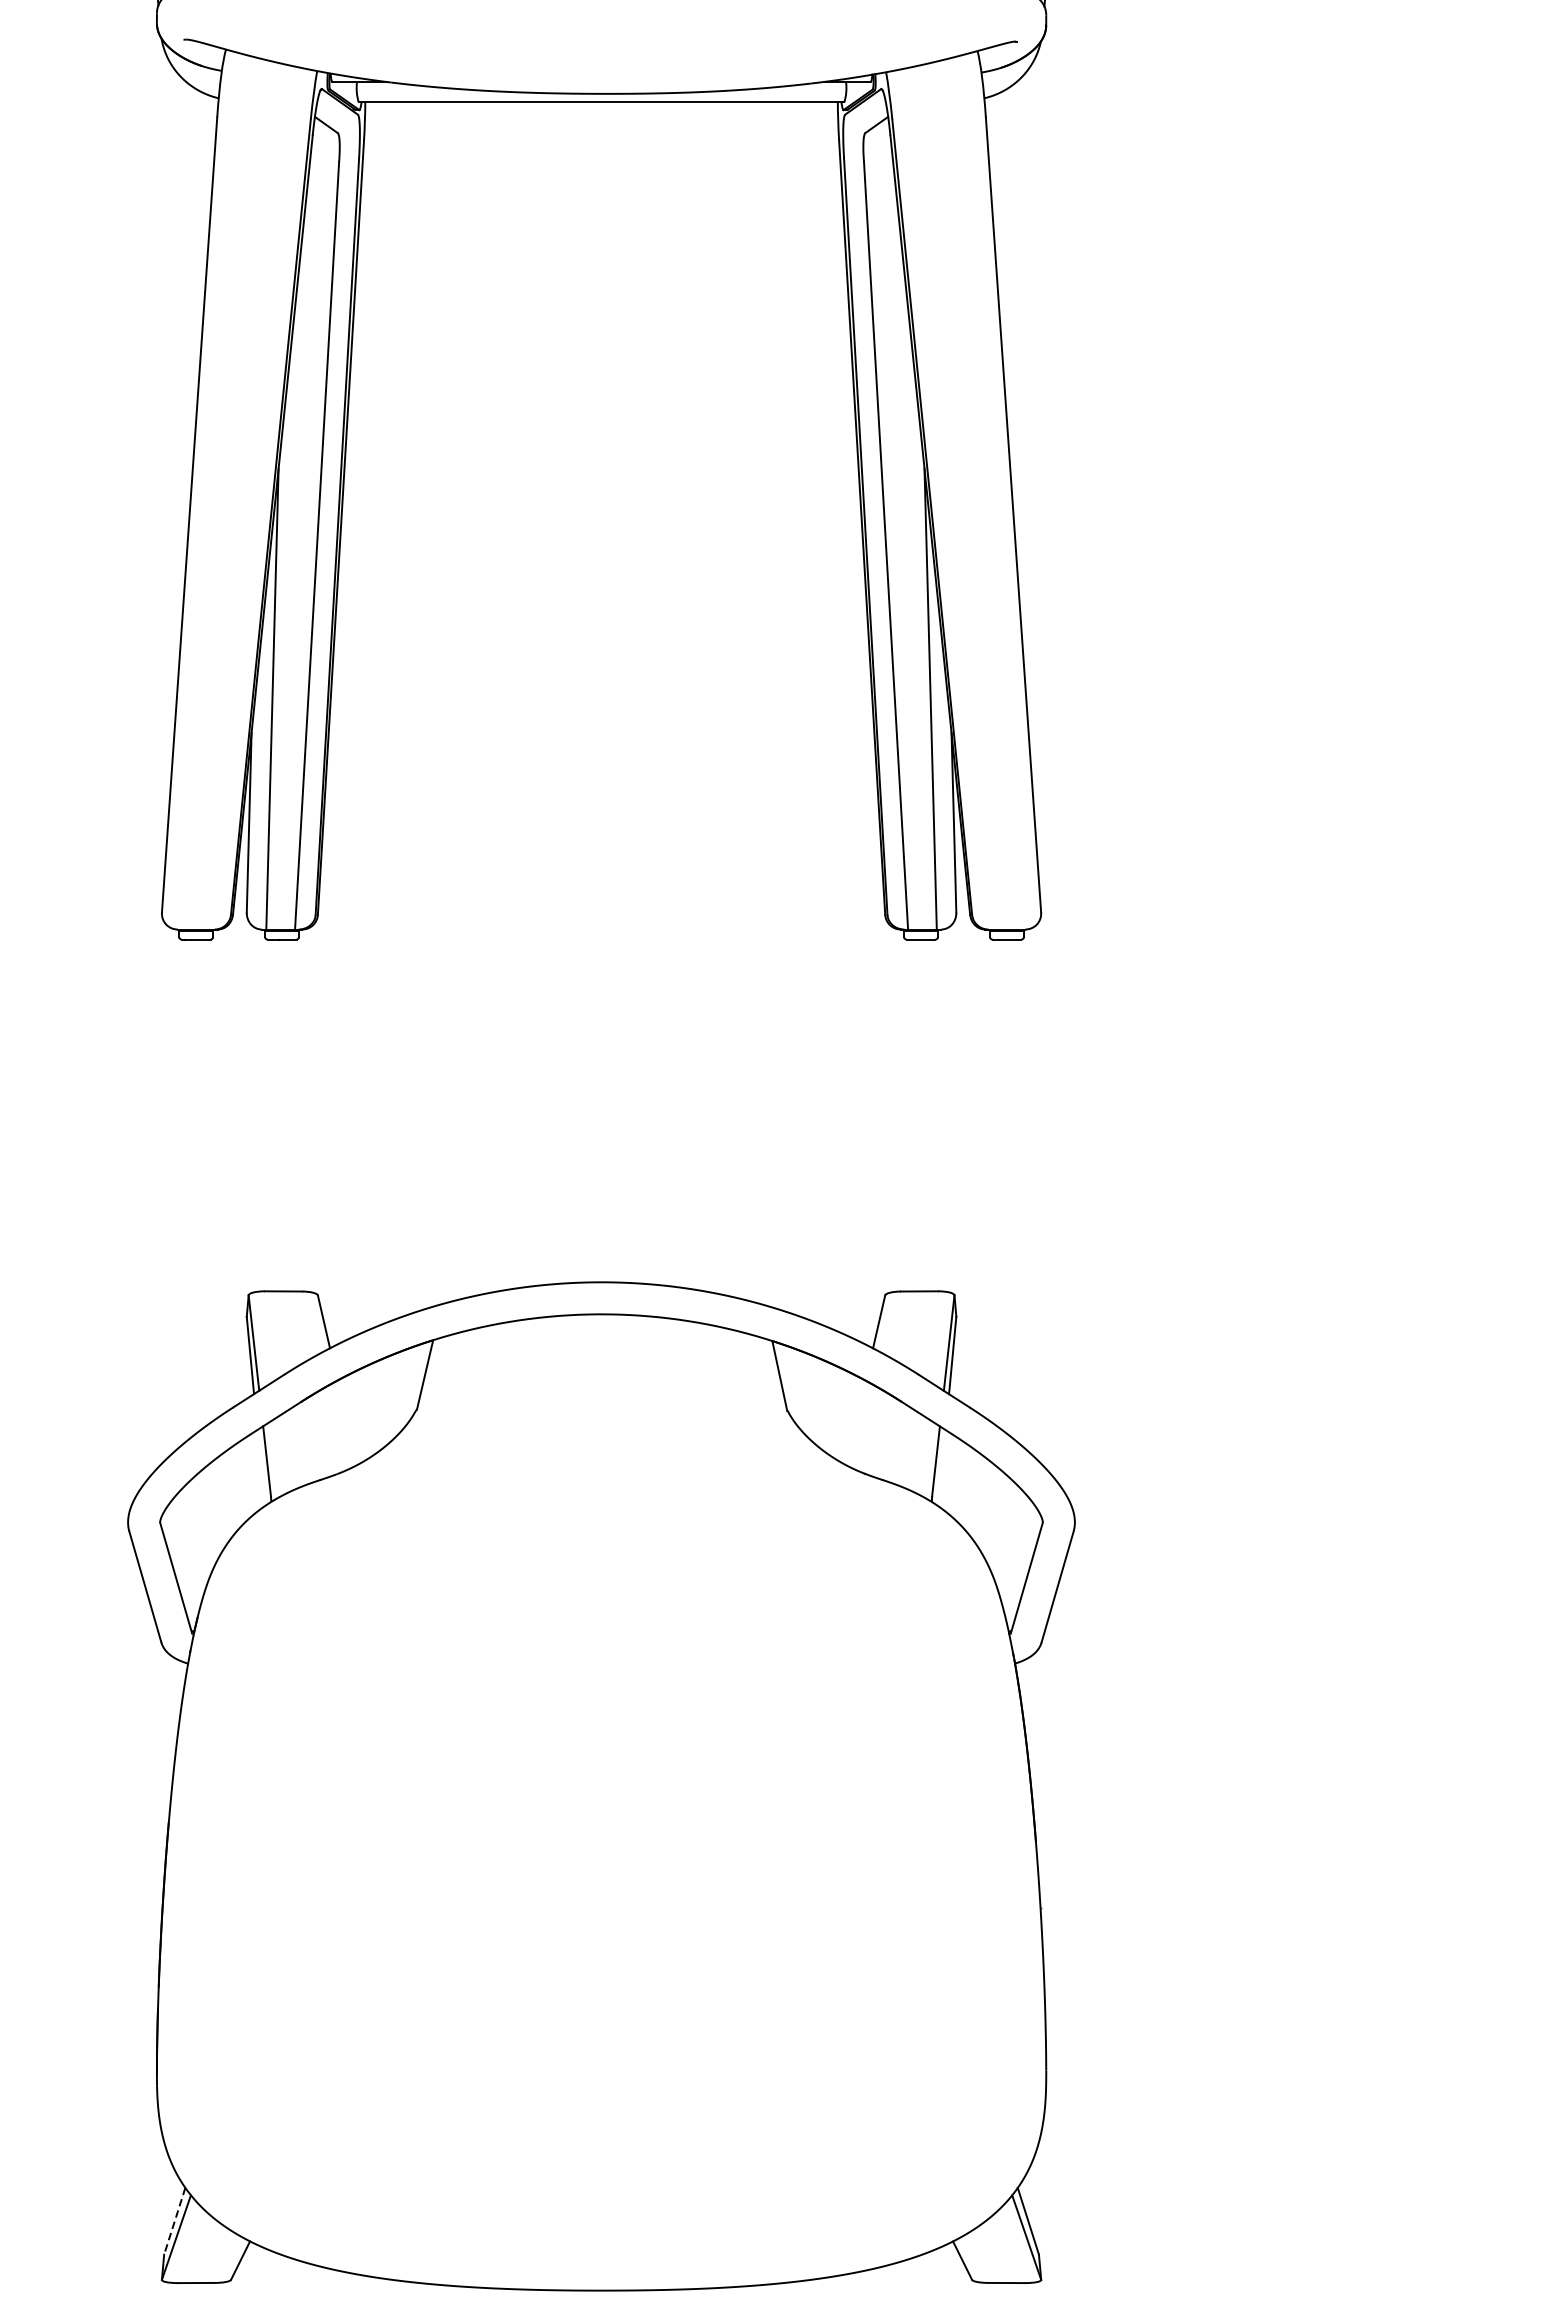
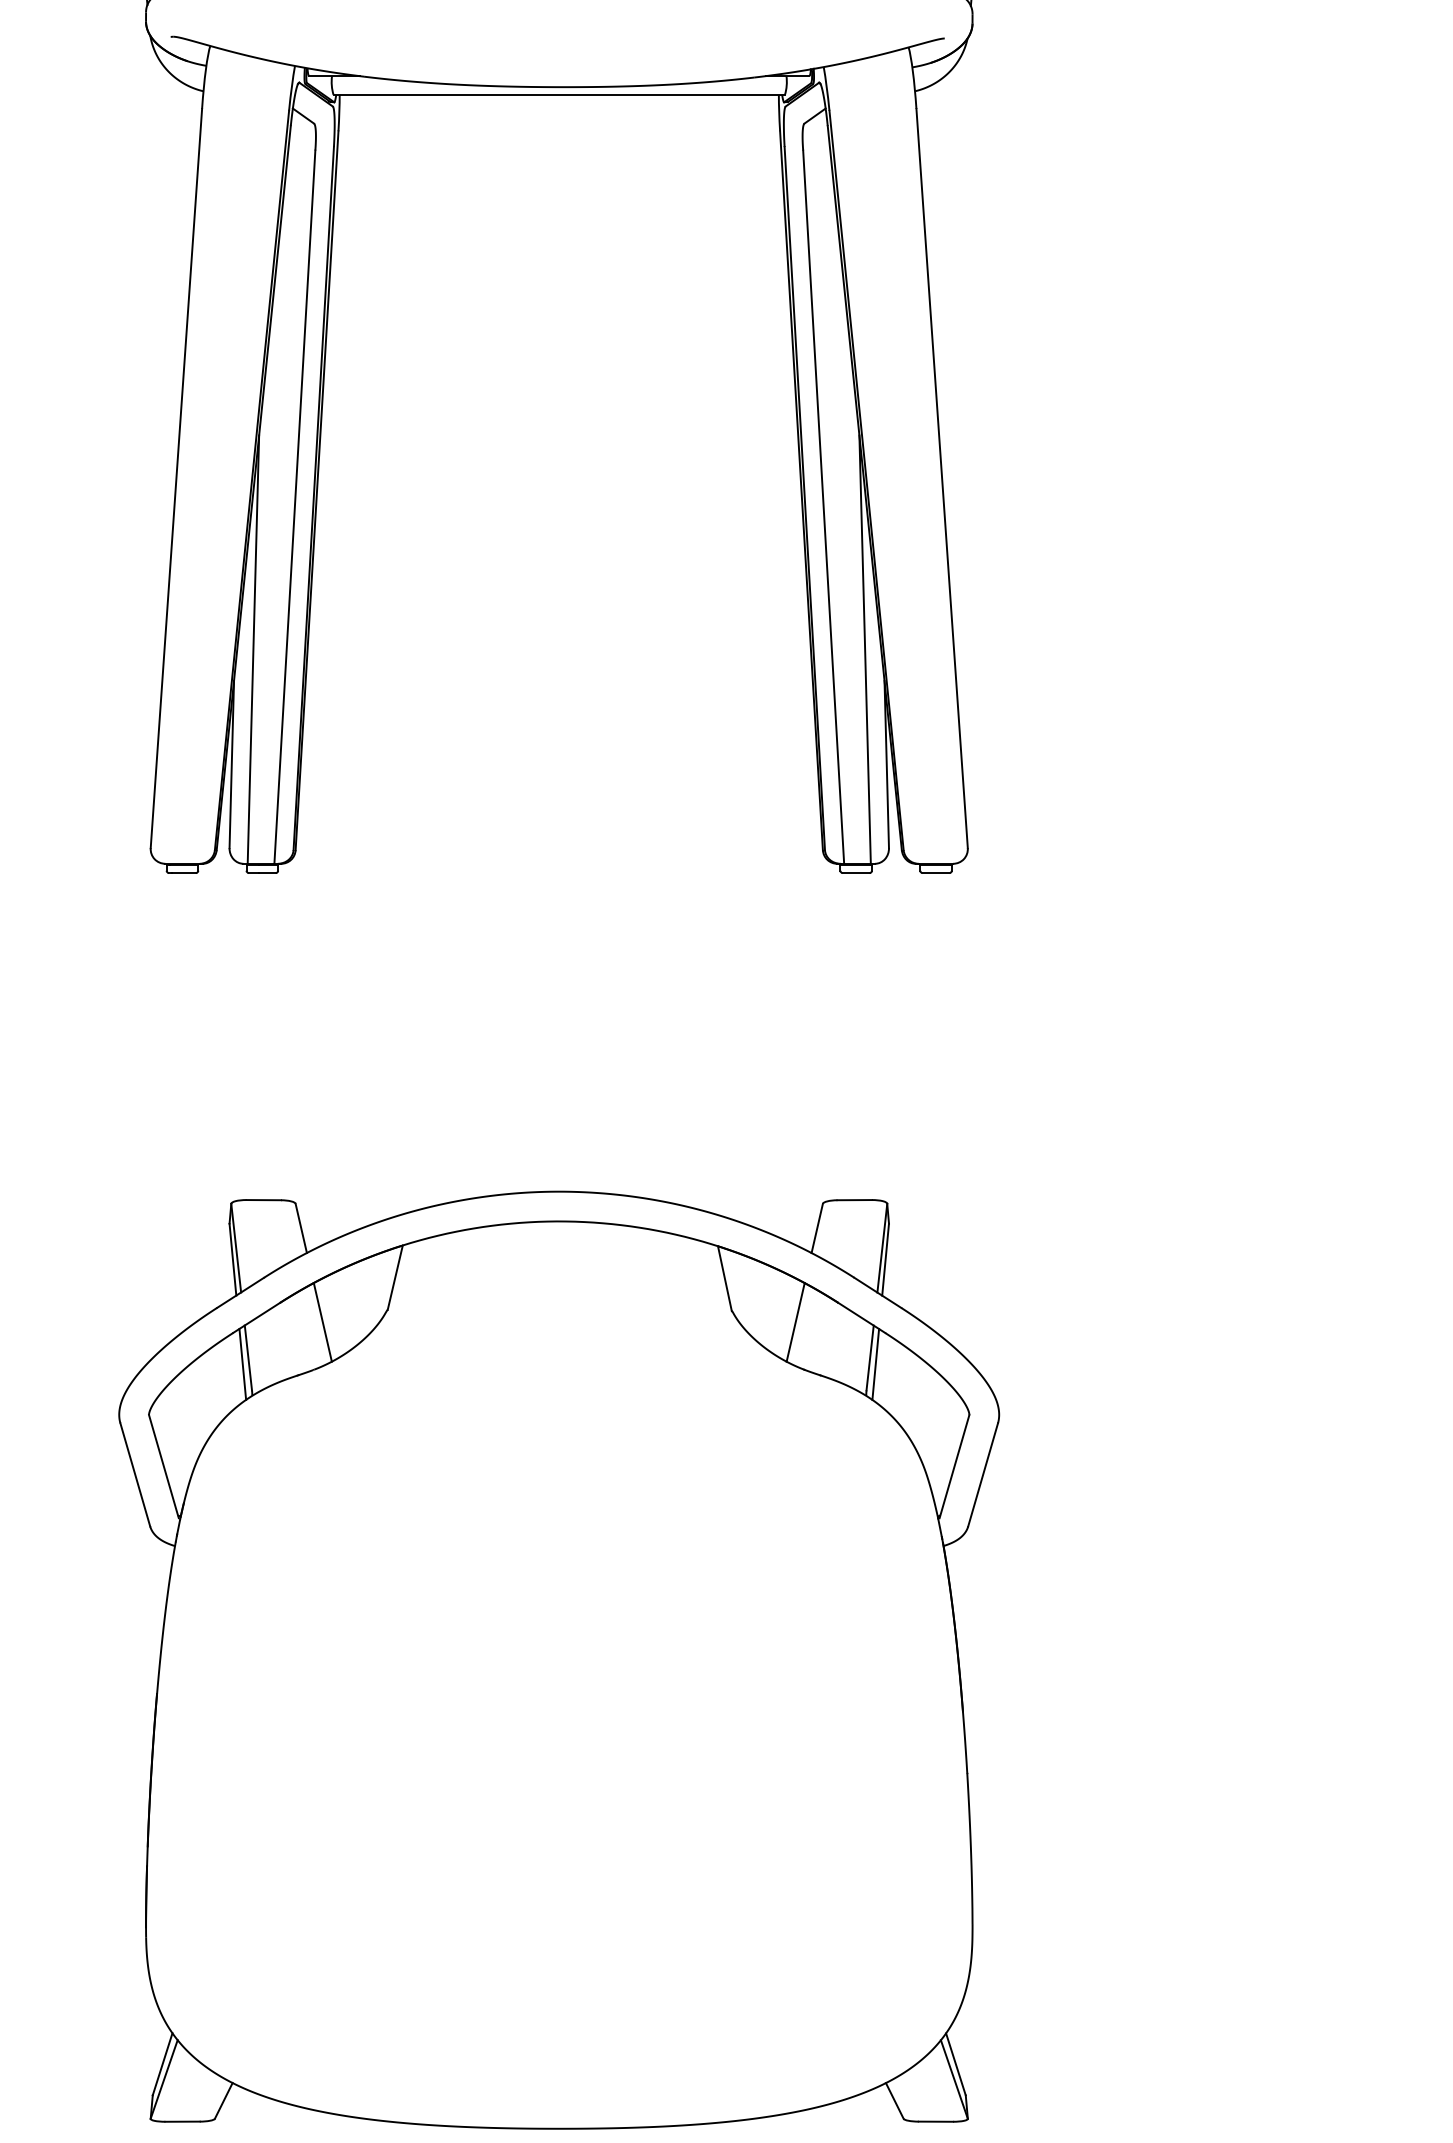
line: (346, 1423) -> (322, 1322), added
line: (855, 1423) -> (795, 1322), added
line: (260, 1467) -> (242, 1363), added
line: (941, 1468) -> (875, 1364), added
line: (174, 2221) -> (162, 2064), dashed -> solid

